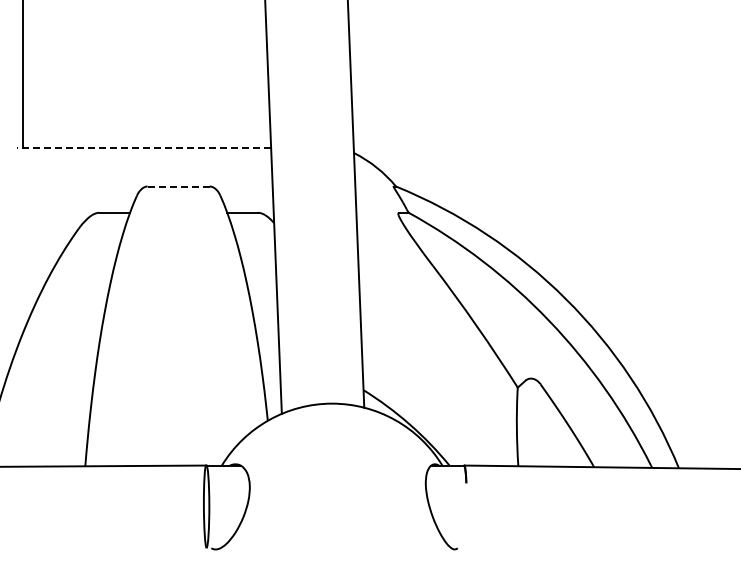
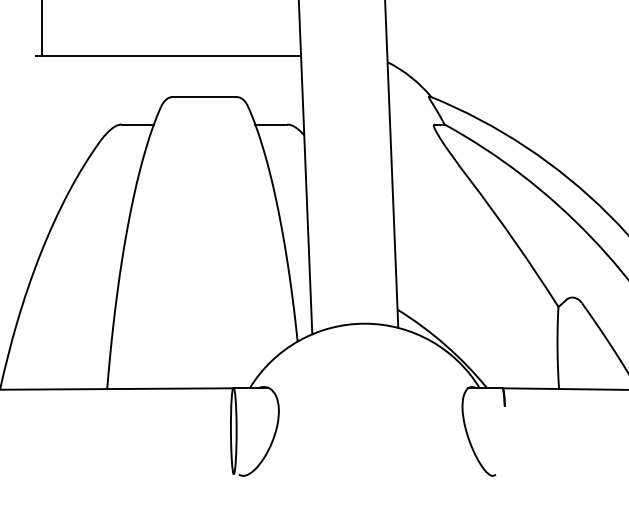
line: (143, 147) -> (167, 56), dashed -> solid
line: (178, 186) -> (204, 97), dashed -> solid

